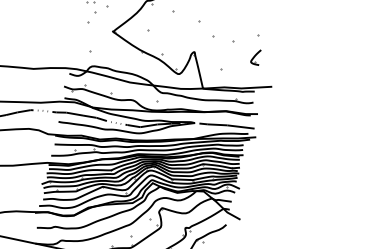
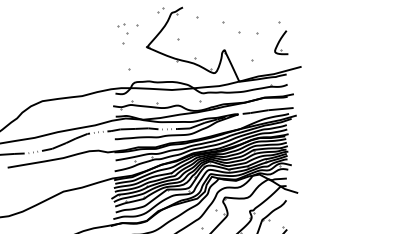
part: (256, 56) -> (281, 42), size x1.67

